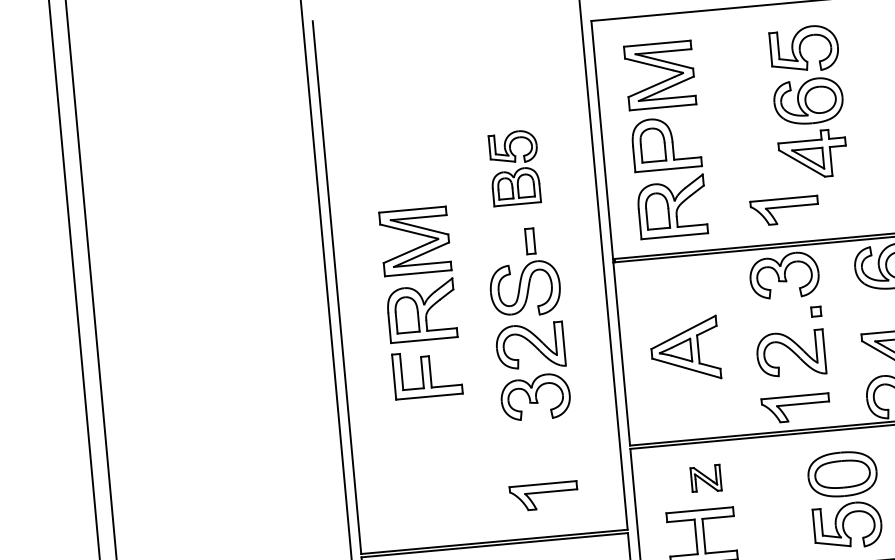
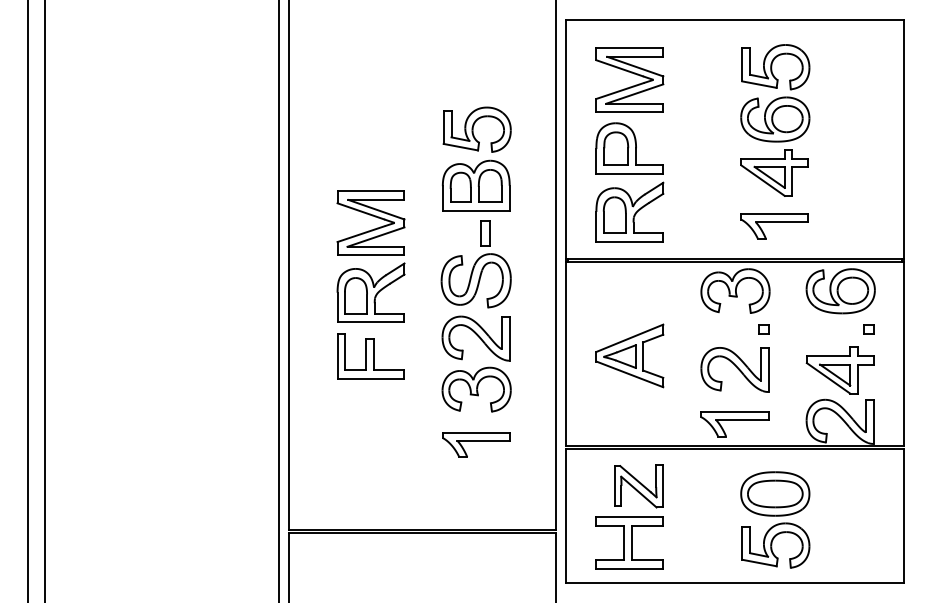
part: (514, 167) -> (476, 158), size x1.43
part: (784, 211) -> (774, 226), moved
part: (705, 479) -> (638, 486), size x1.67
part: (544, 495) -> (476, 444), moved

